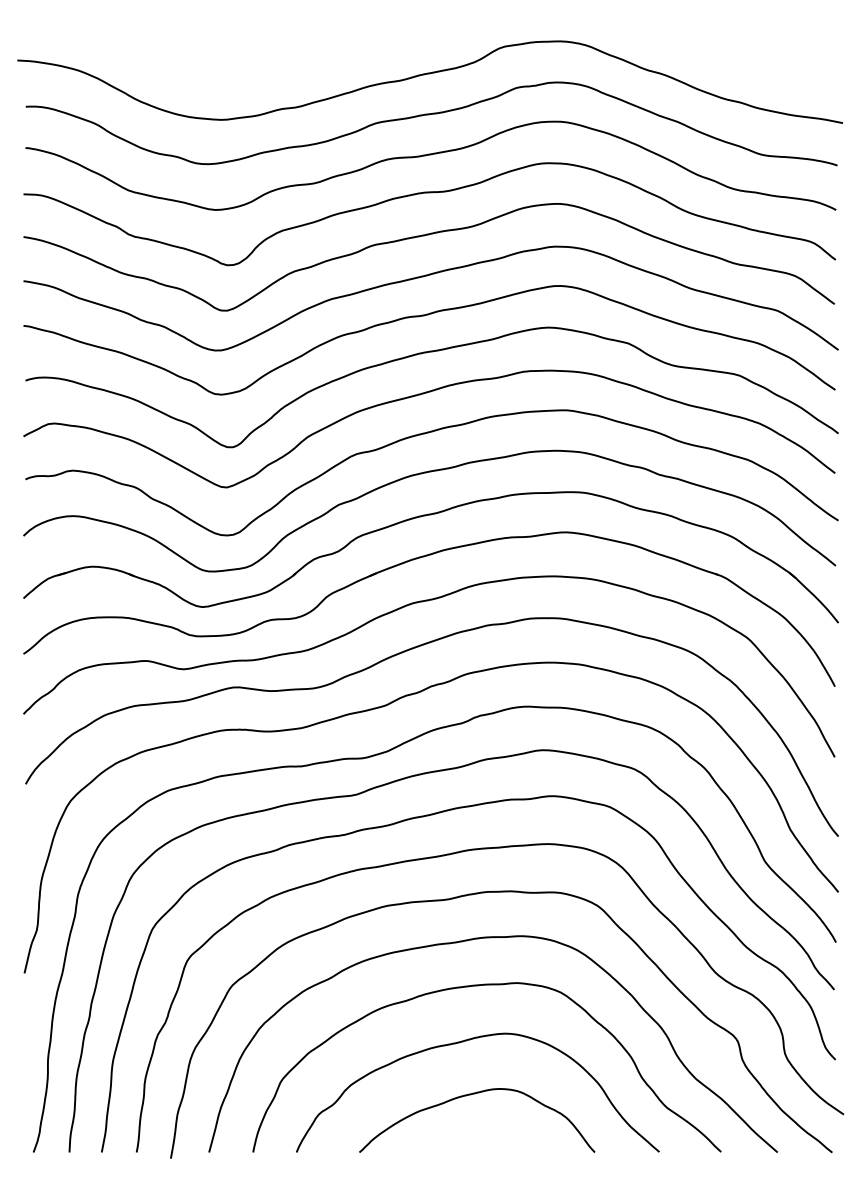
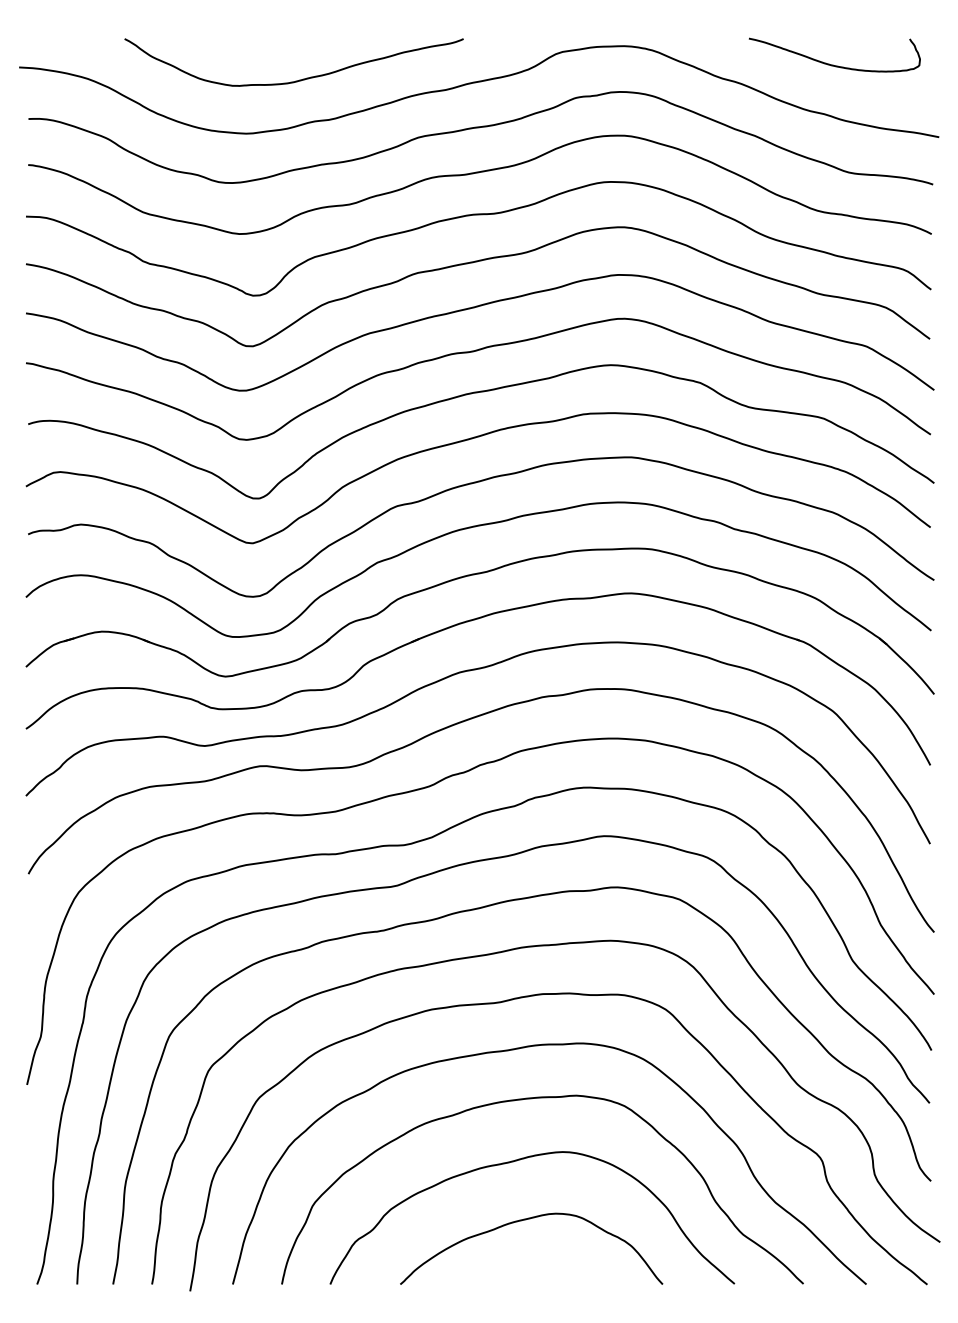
curve: (747, 57) -> (832, 64), added
curve: (267, 71) -> (297, 79), added

